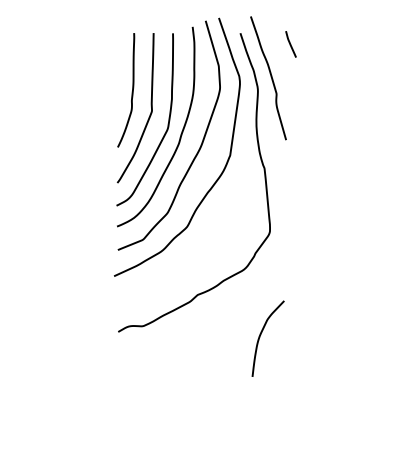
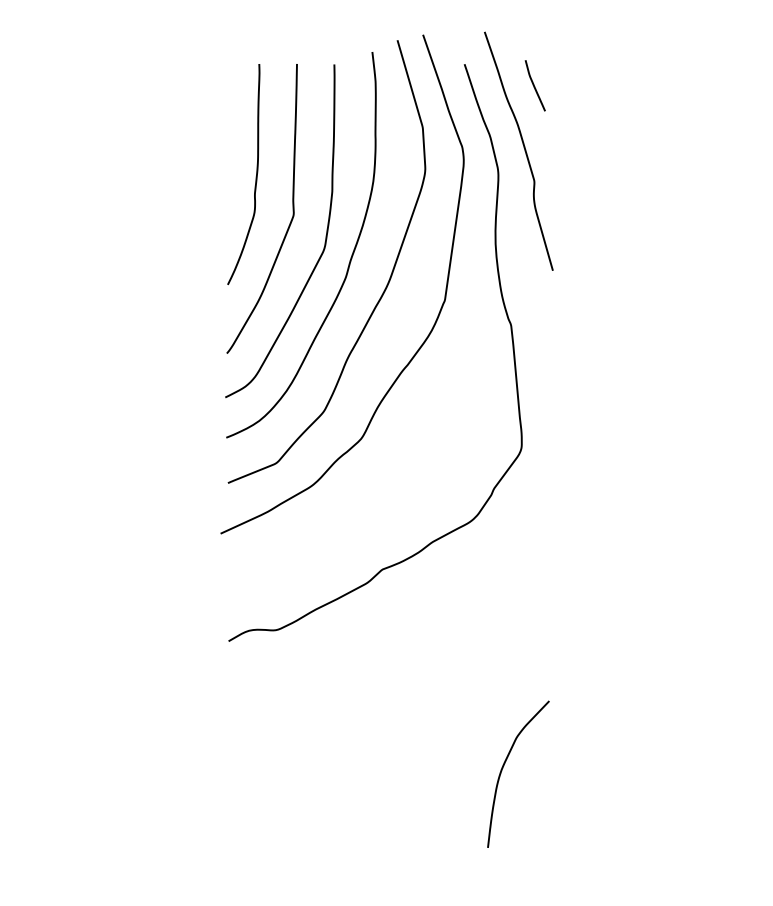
line: (290, 44) -> (534, 86), moved
curve: (260, 337) -> (503, 771), moved

